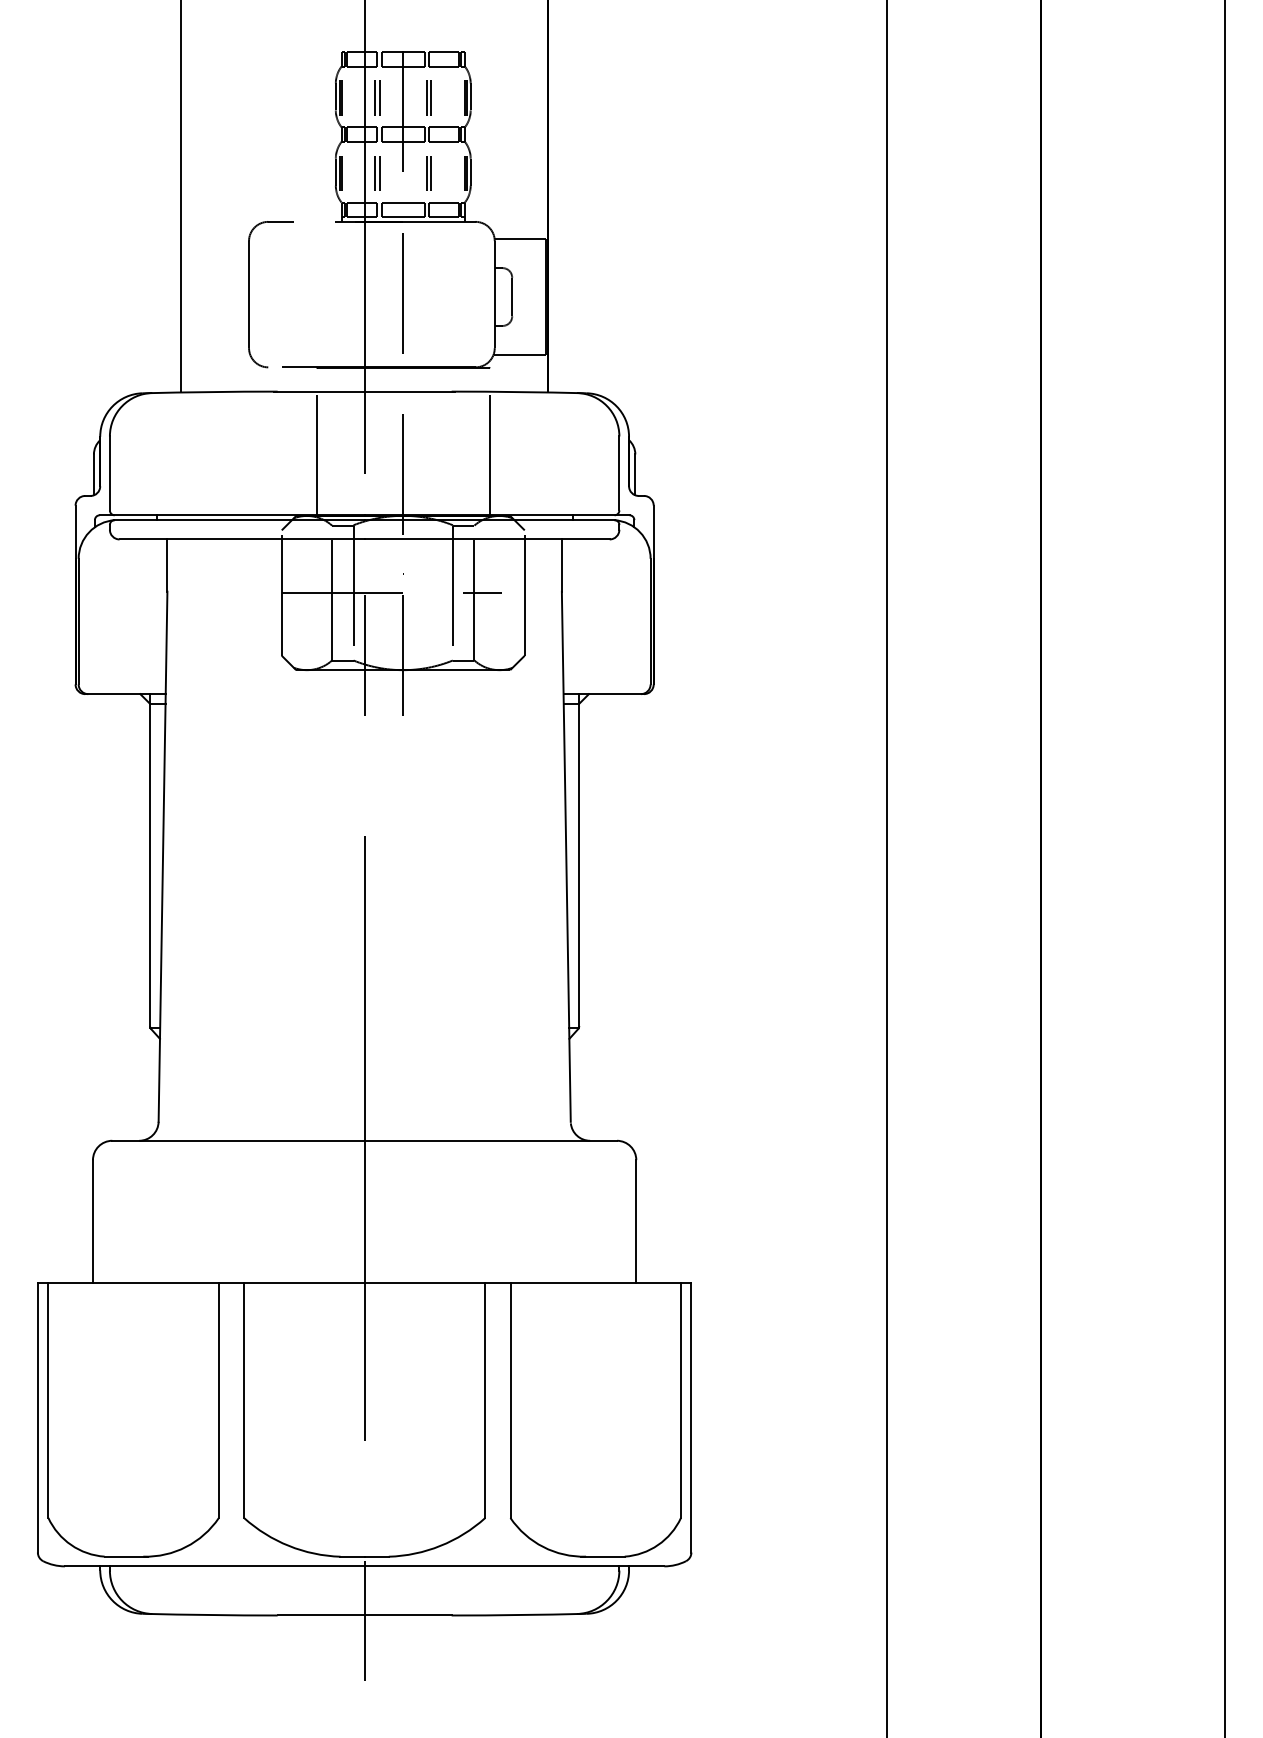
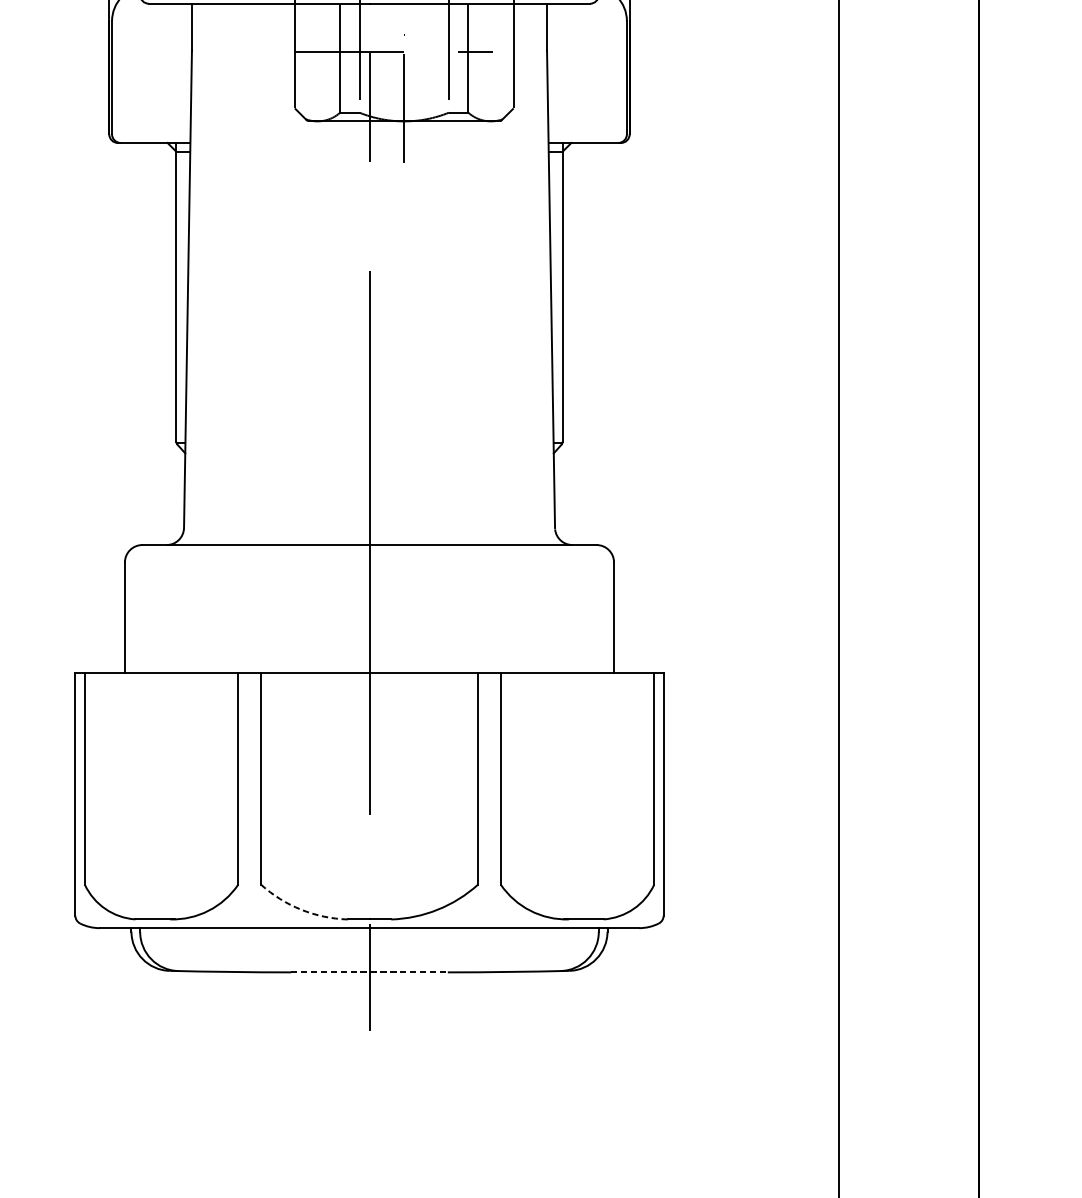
arc: (288, 1545) -> (300, 909), solid -> dashed
line: (365, 1615) -> (370, 972), solid -> dashed

